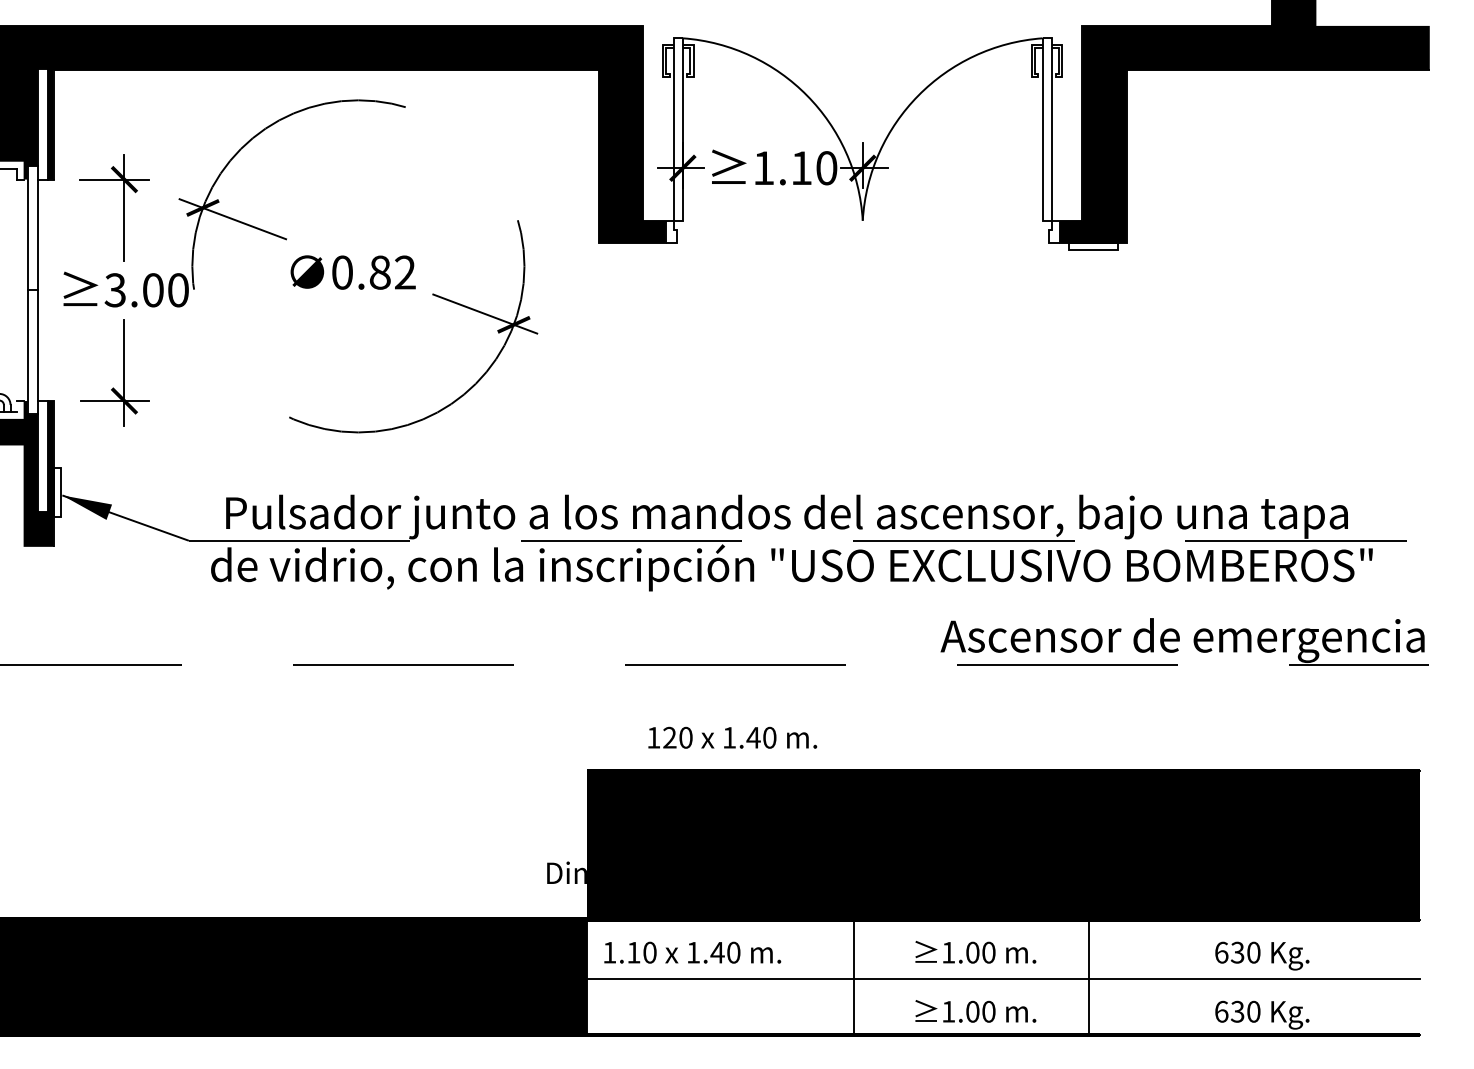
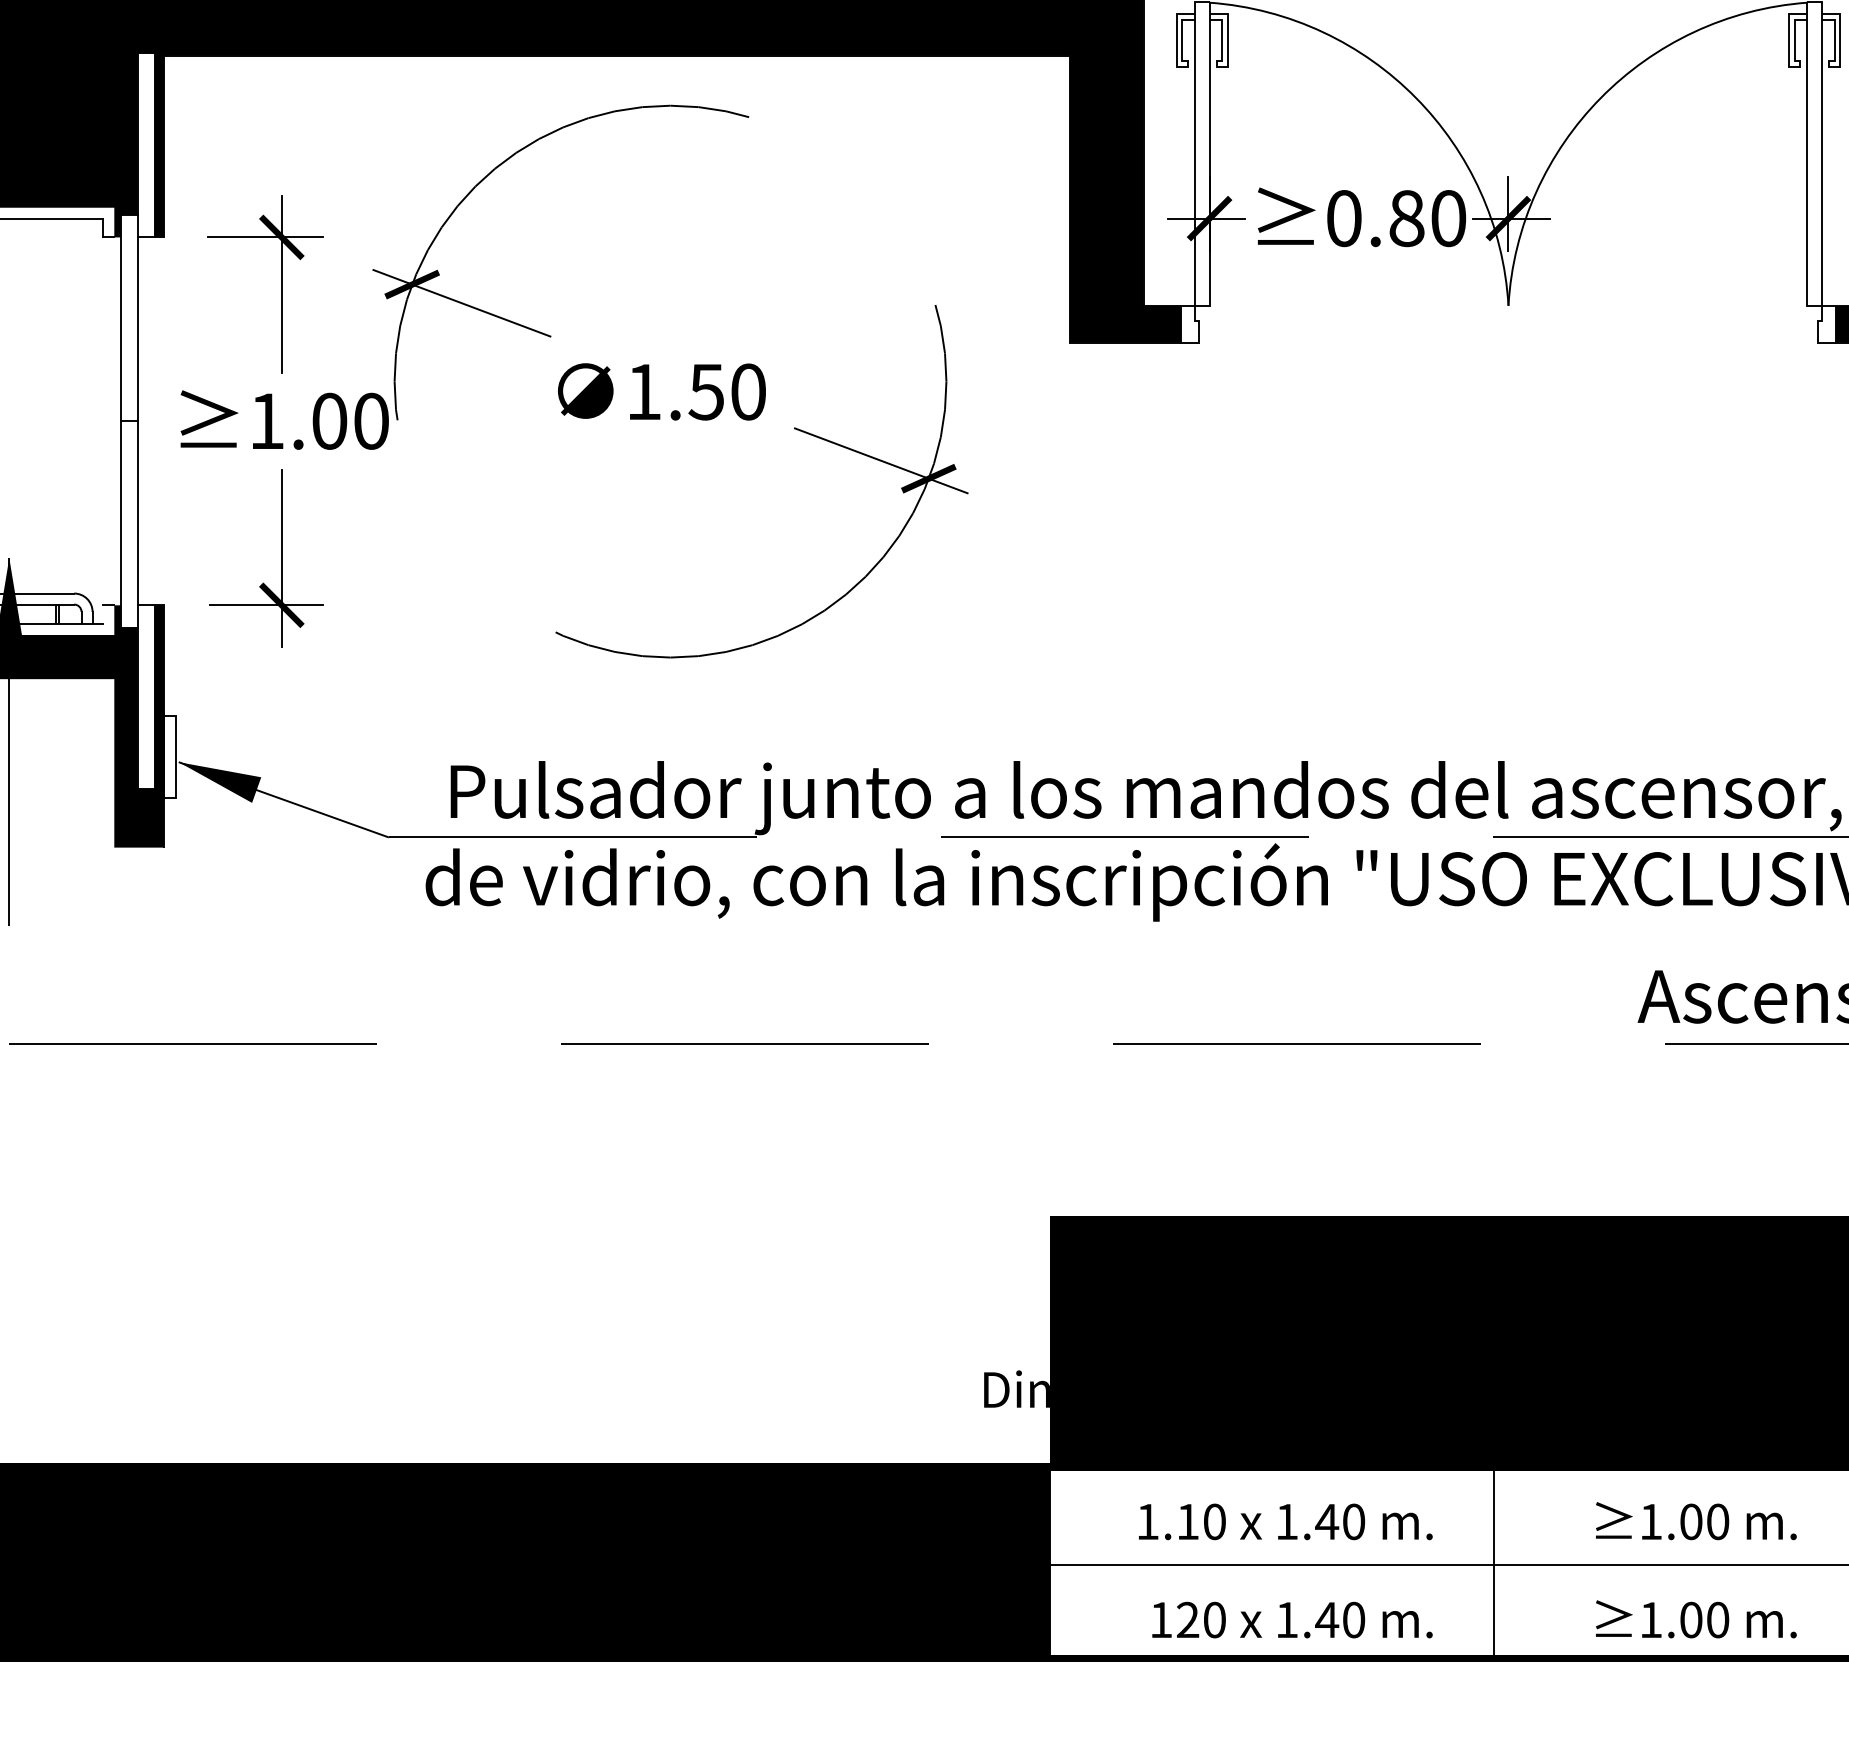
text: (782, 168) -> (1375, 218), 1.10 -> 0.80
text: (373, 272) -> (695, 391), 0.82 -> 1.50
text: (114, 290) -> (265, 421), 3.00 -> 1.00
text: (732, 737) -> (1292, 1619), moved
text: (692, 952) -> (1285, 1521), moved

